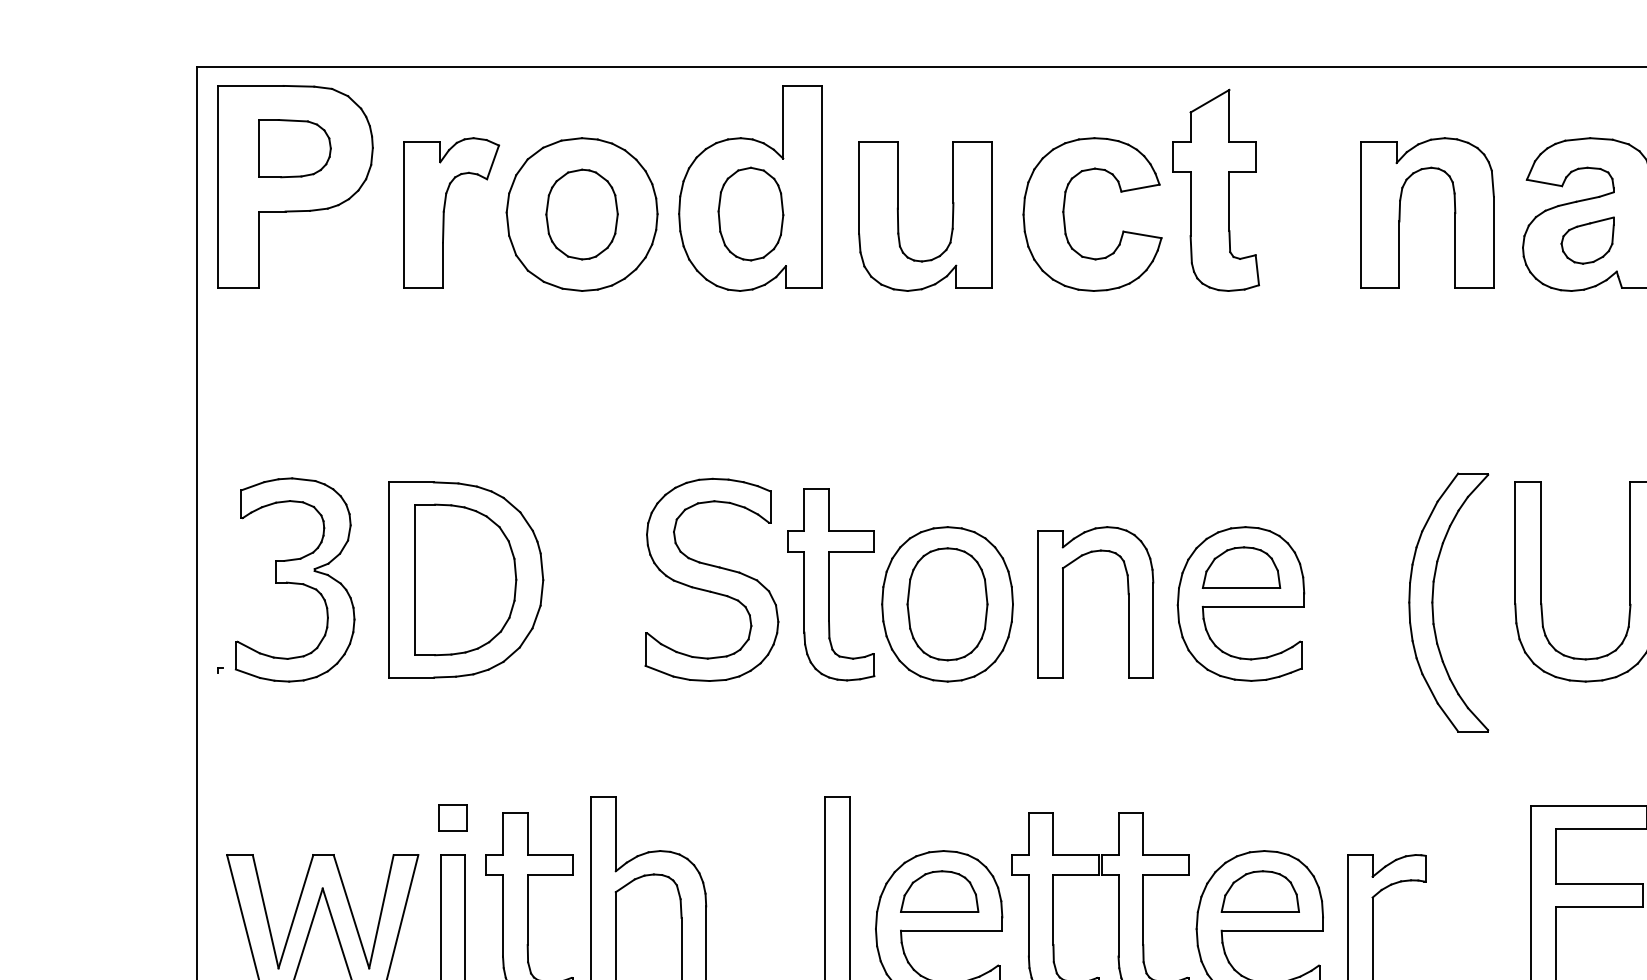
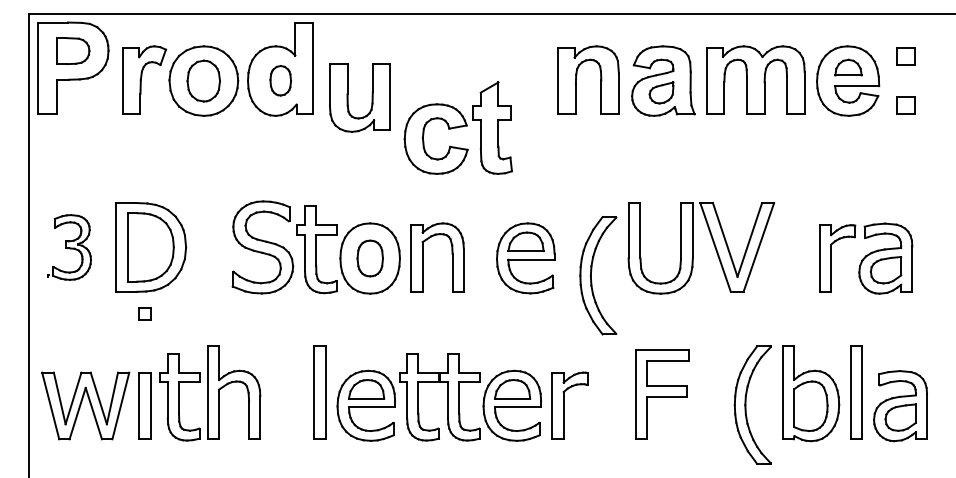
part: (1139, 189) -> (457, 127), moved
part: (750, 213) -> (280, 80), size x0.7
part: (899, 215) -> (348, 97), moved
part: (287, 580) -> (69, 247), size x0.7
part: (1433, 602) -> (591, 275), moved
part: (948, 604) -> (370, 258), size x0.7
part: (1240, 604) -> (525, 258), moved
part: (451, 817) -> (144, 313), moved

